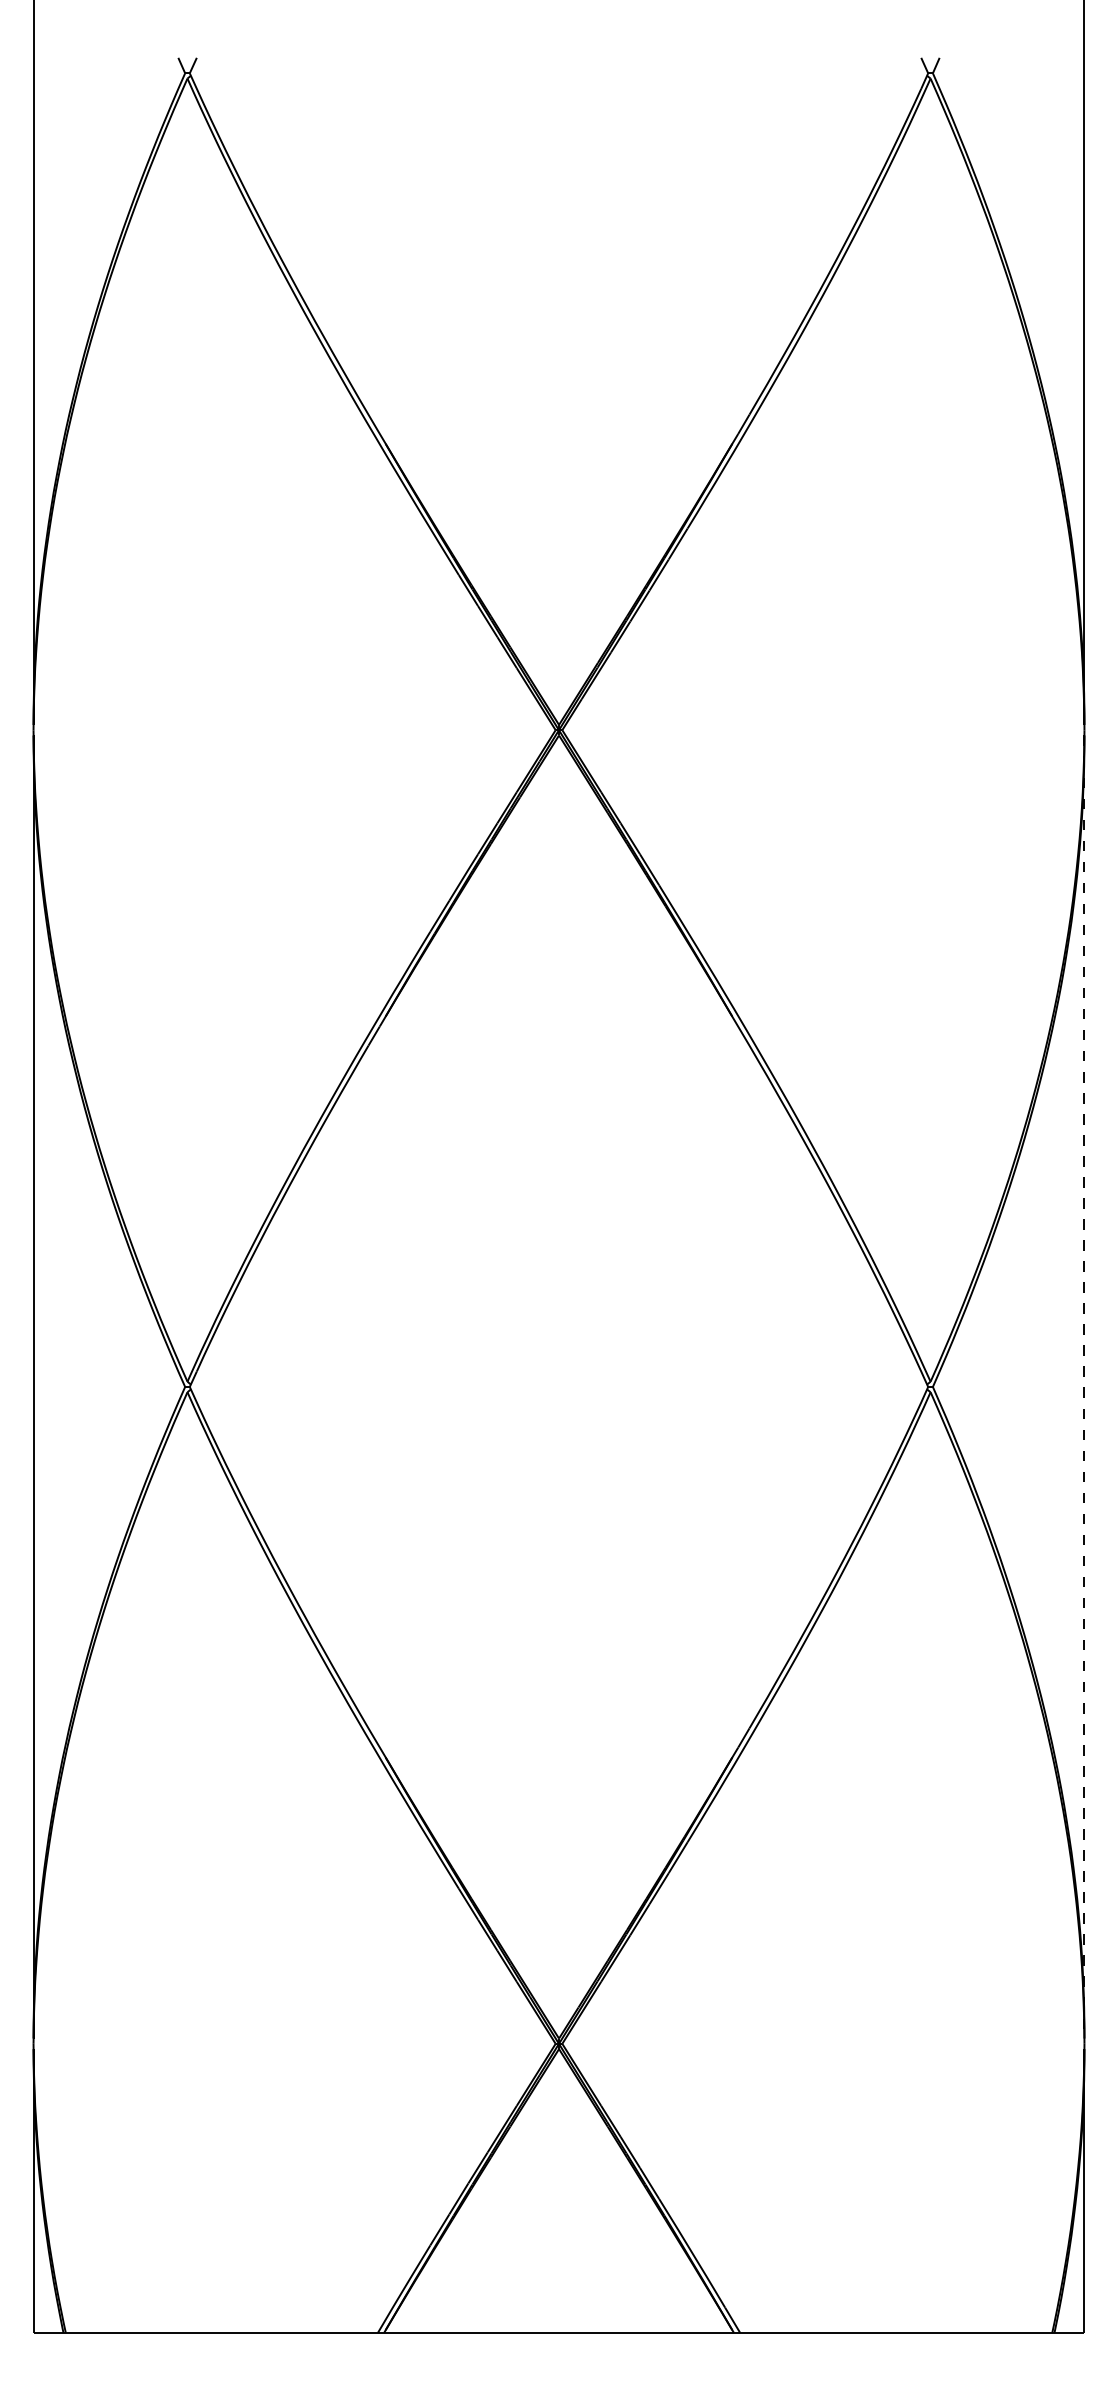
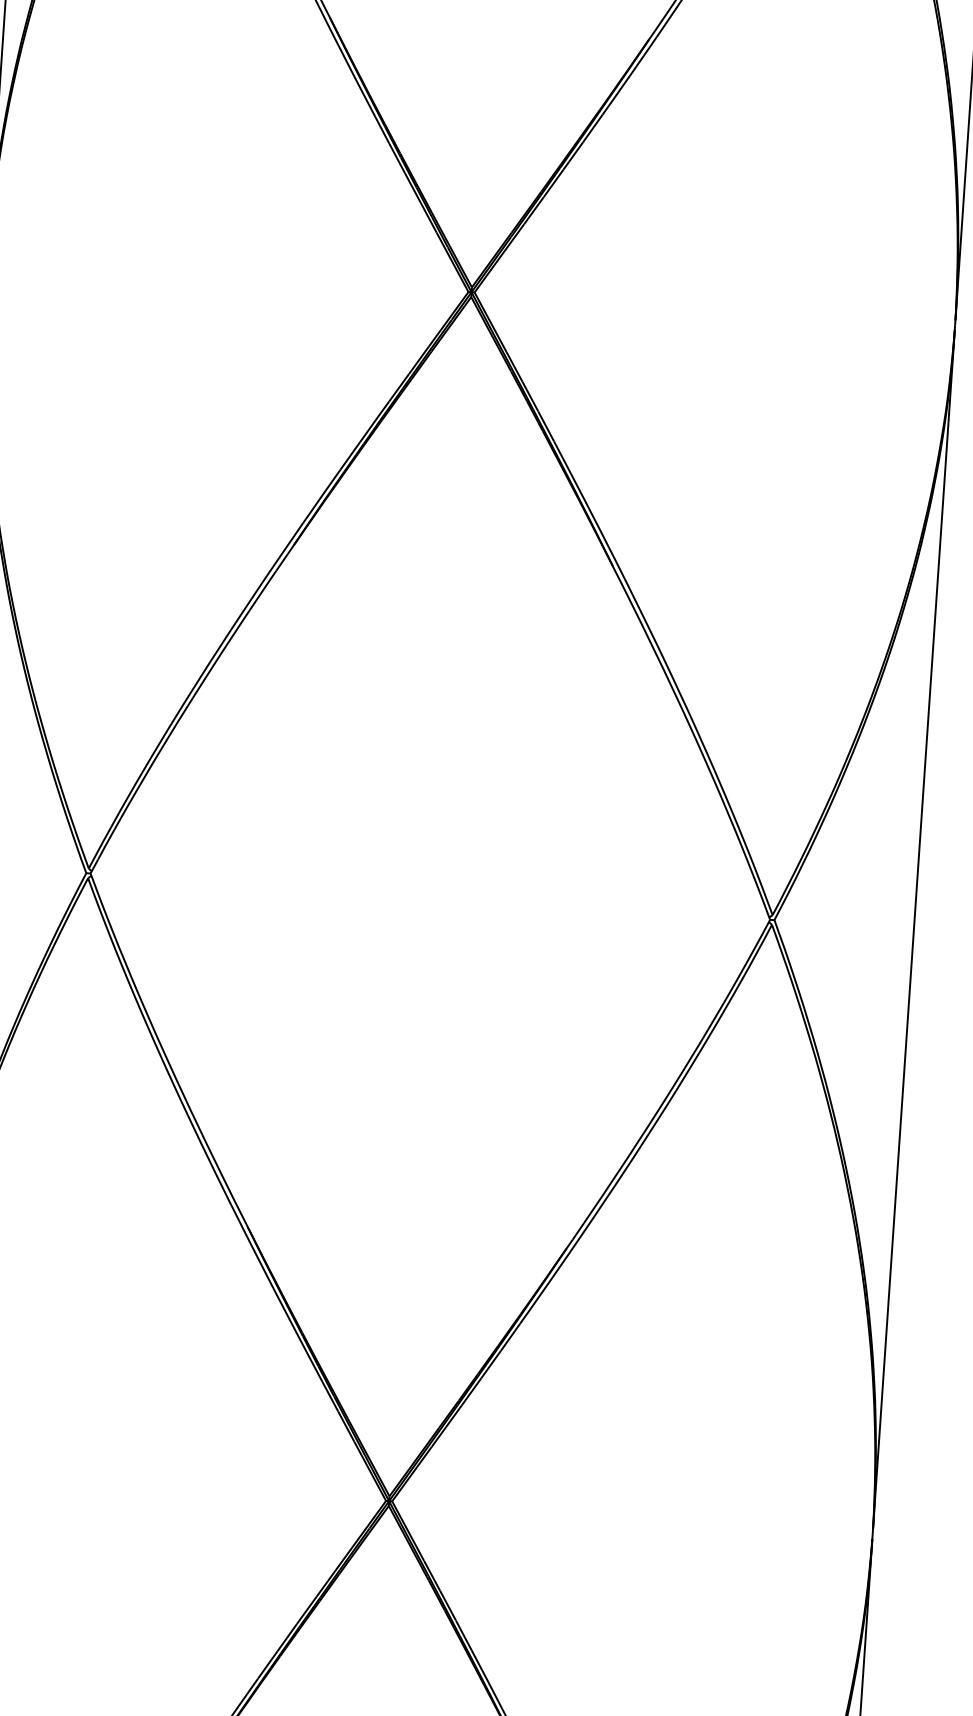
line: (1084, 1387) -> (913, 930), dashed -> solid

